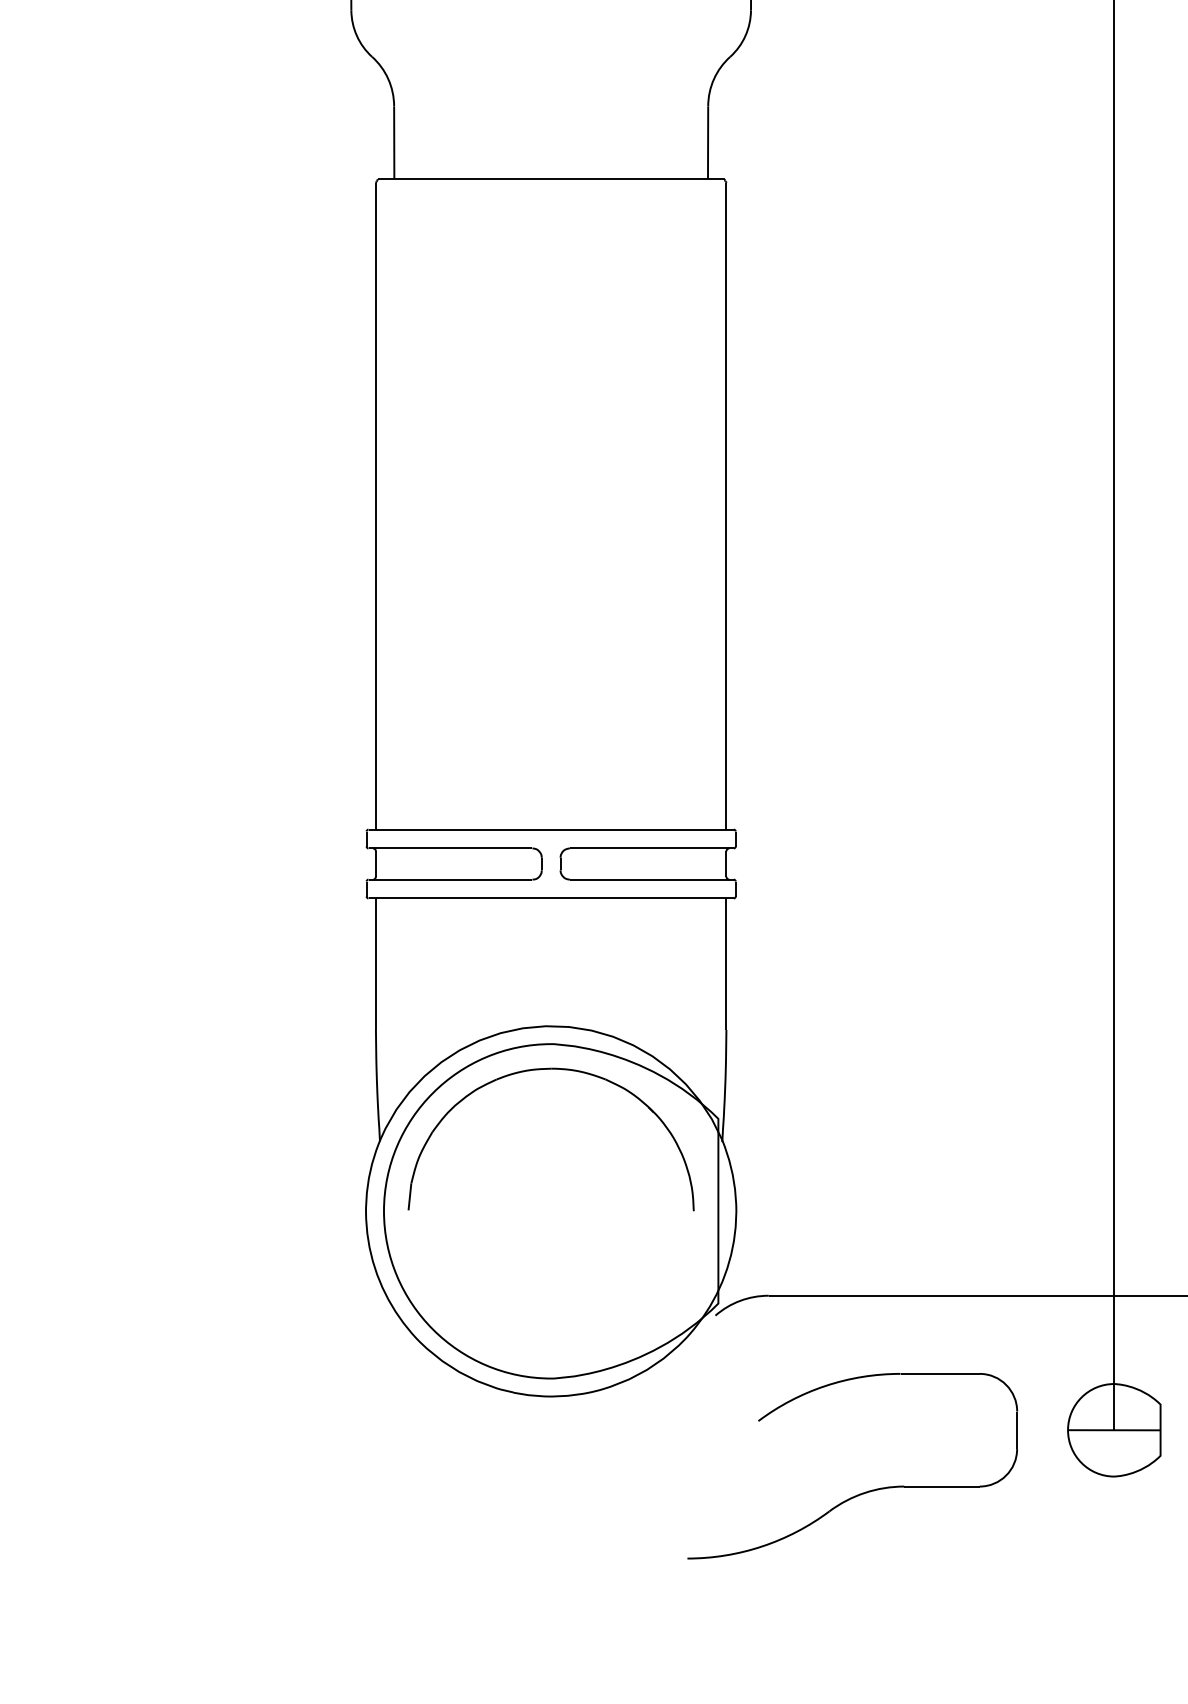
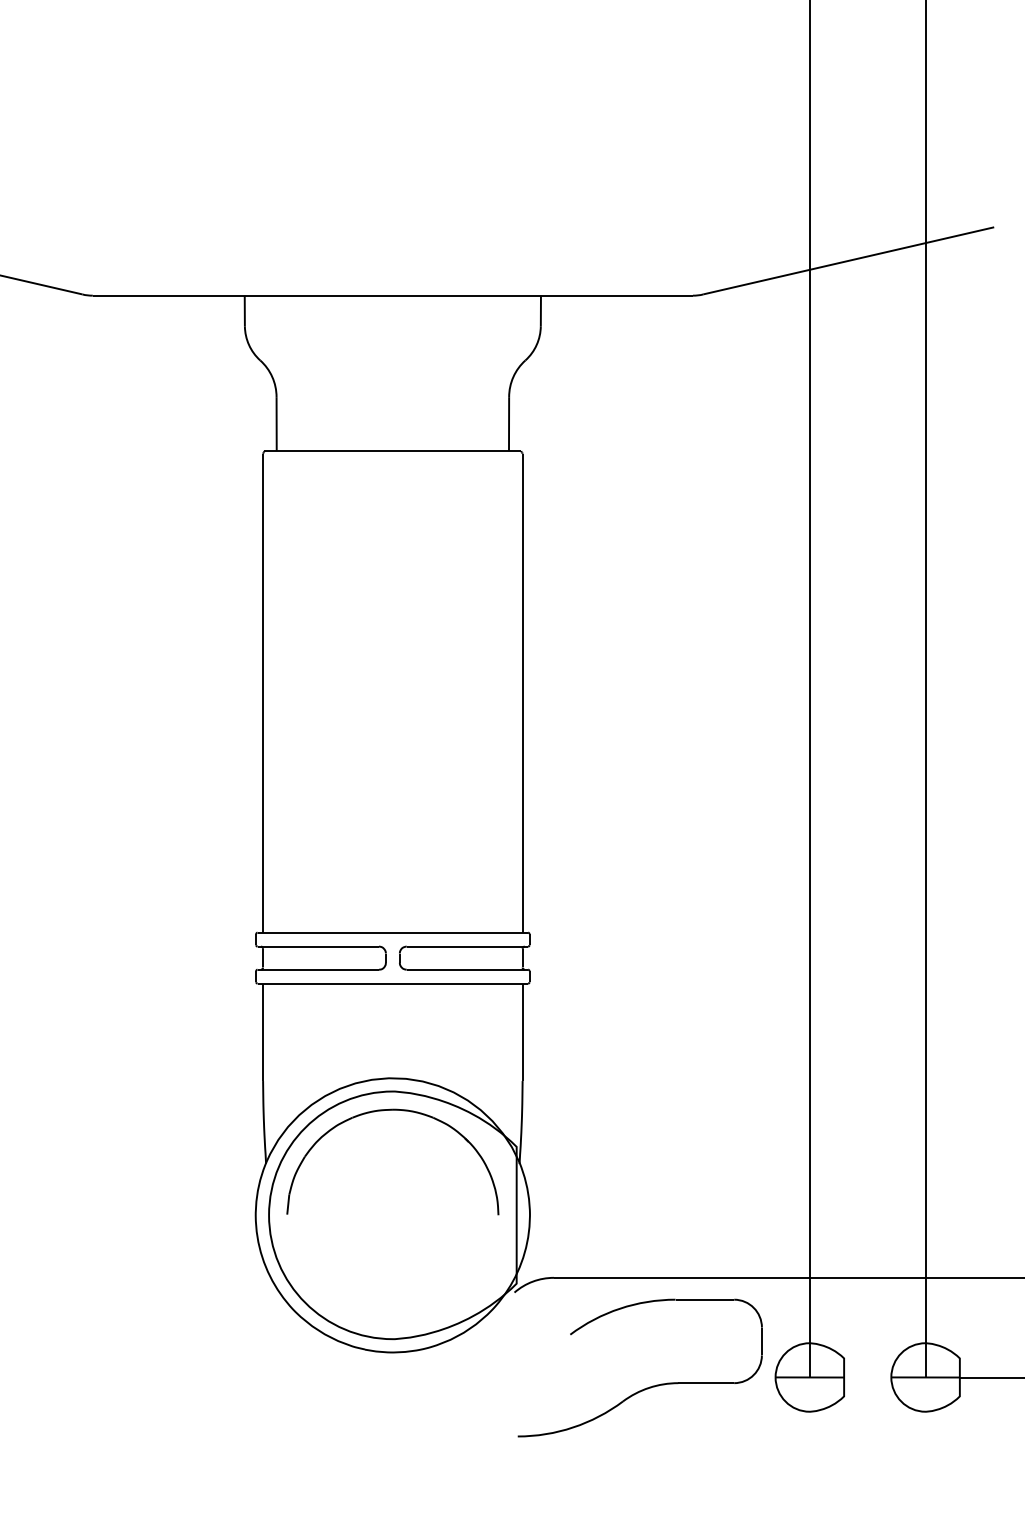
part: (861, 1492) -> (646, 1387), moved

